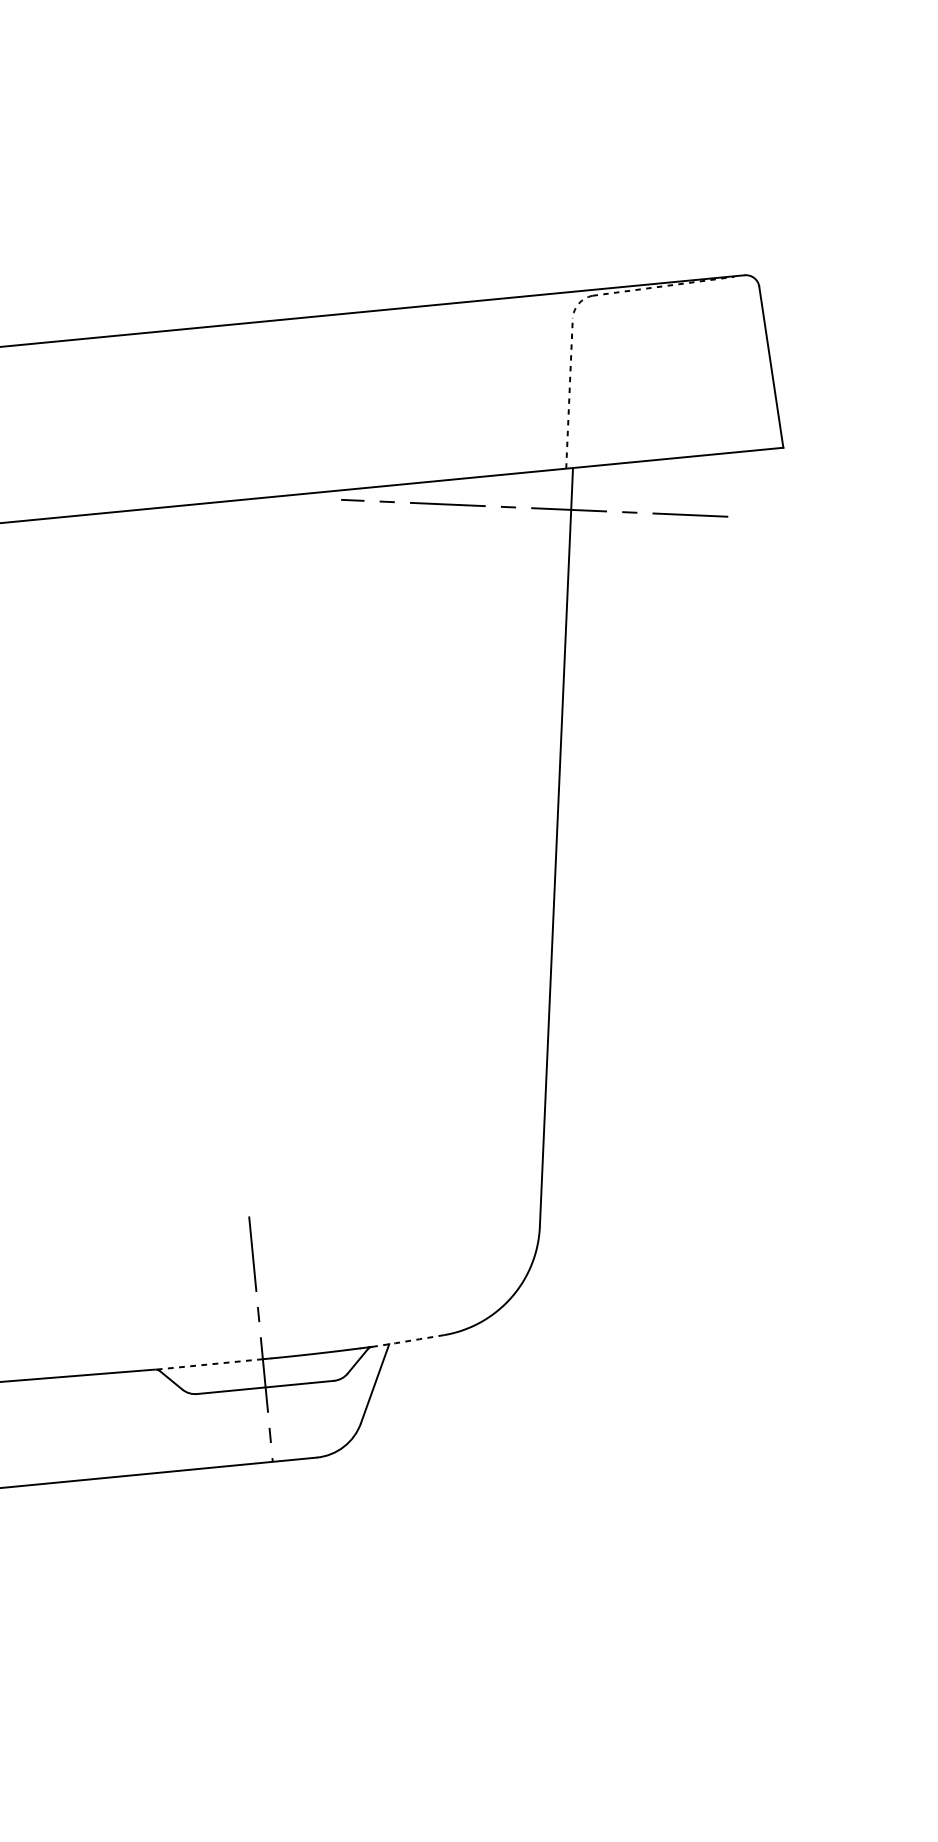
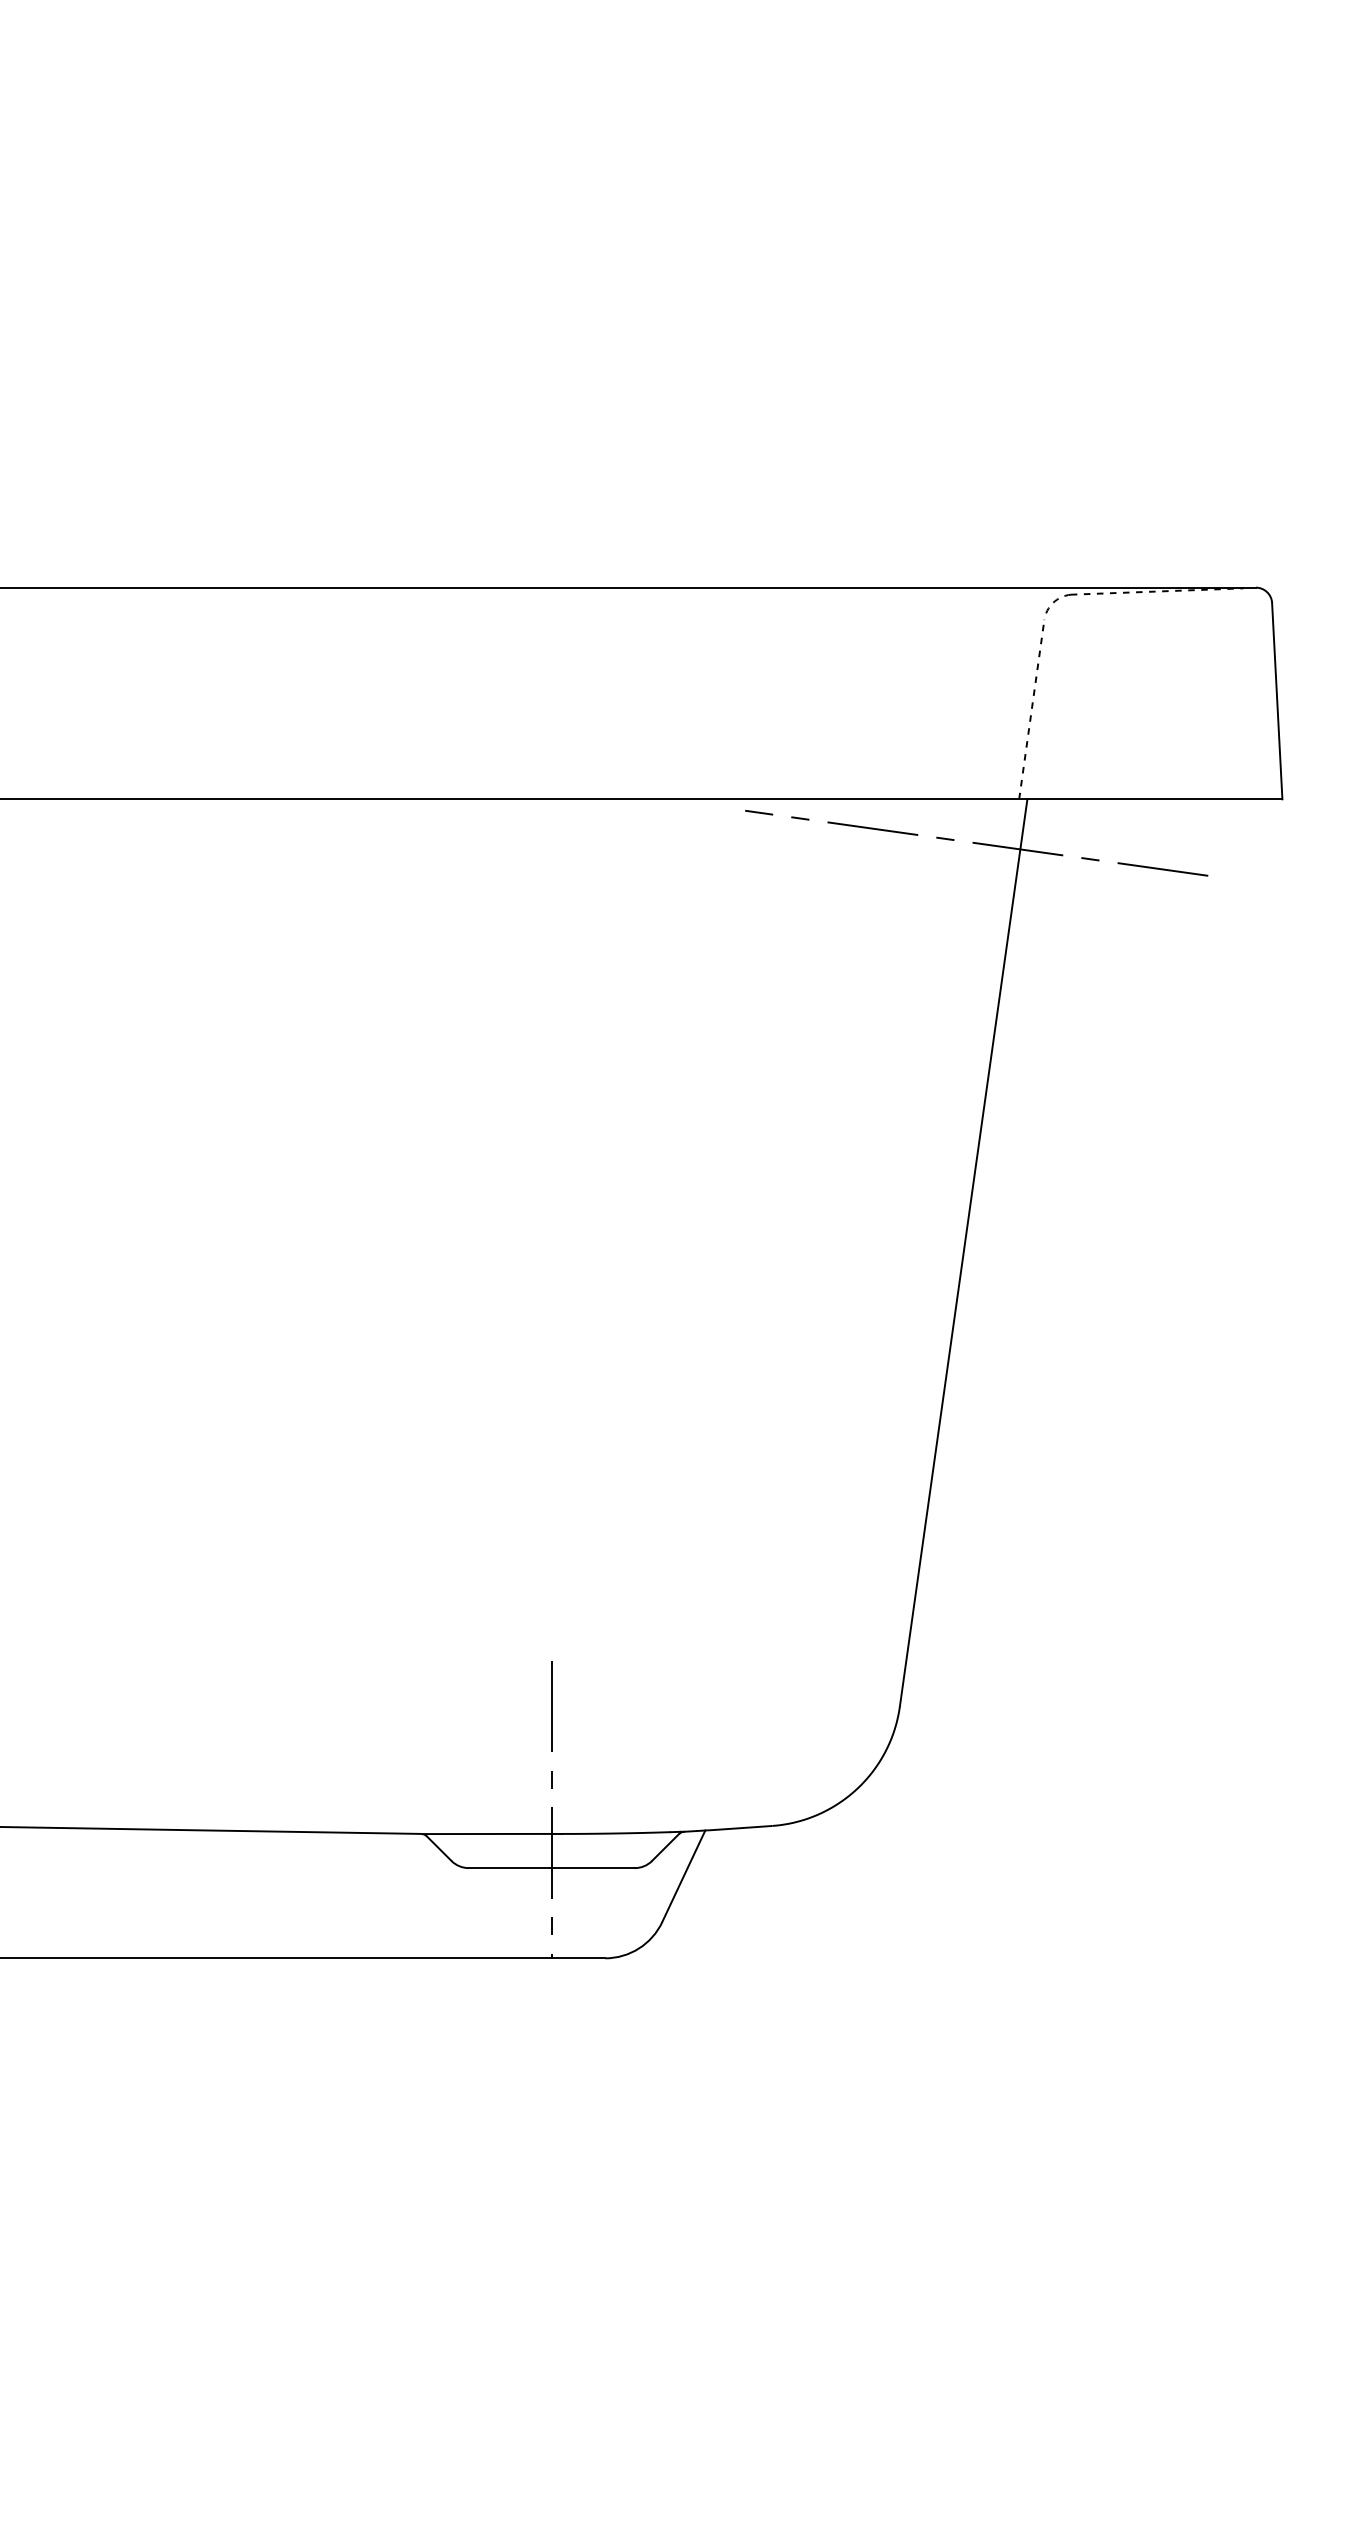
line: (408, 1341) -> (728, 1829), dashed -> solid
line: (208, 1364) -> (486, 1833), dashed -> solid

